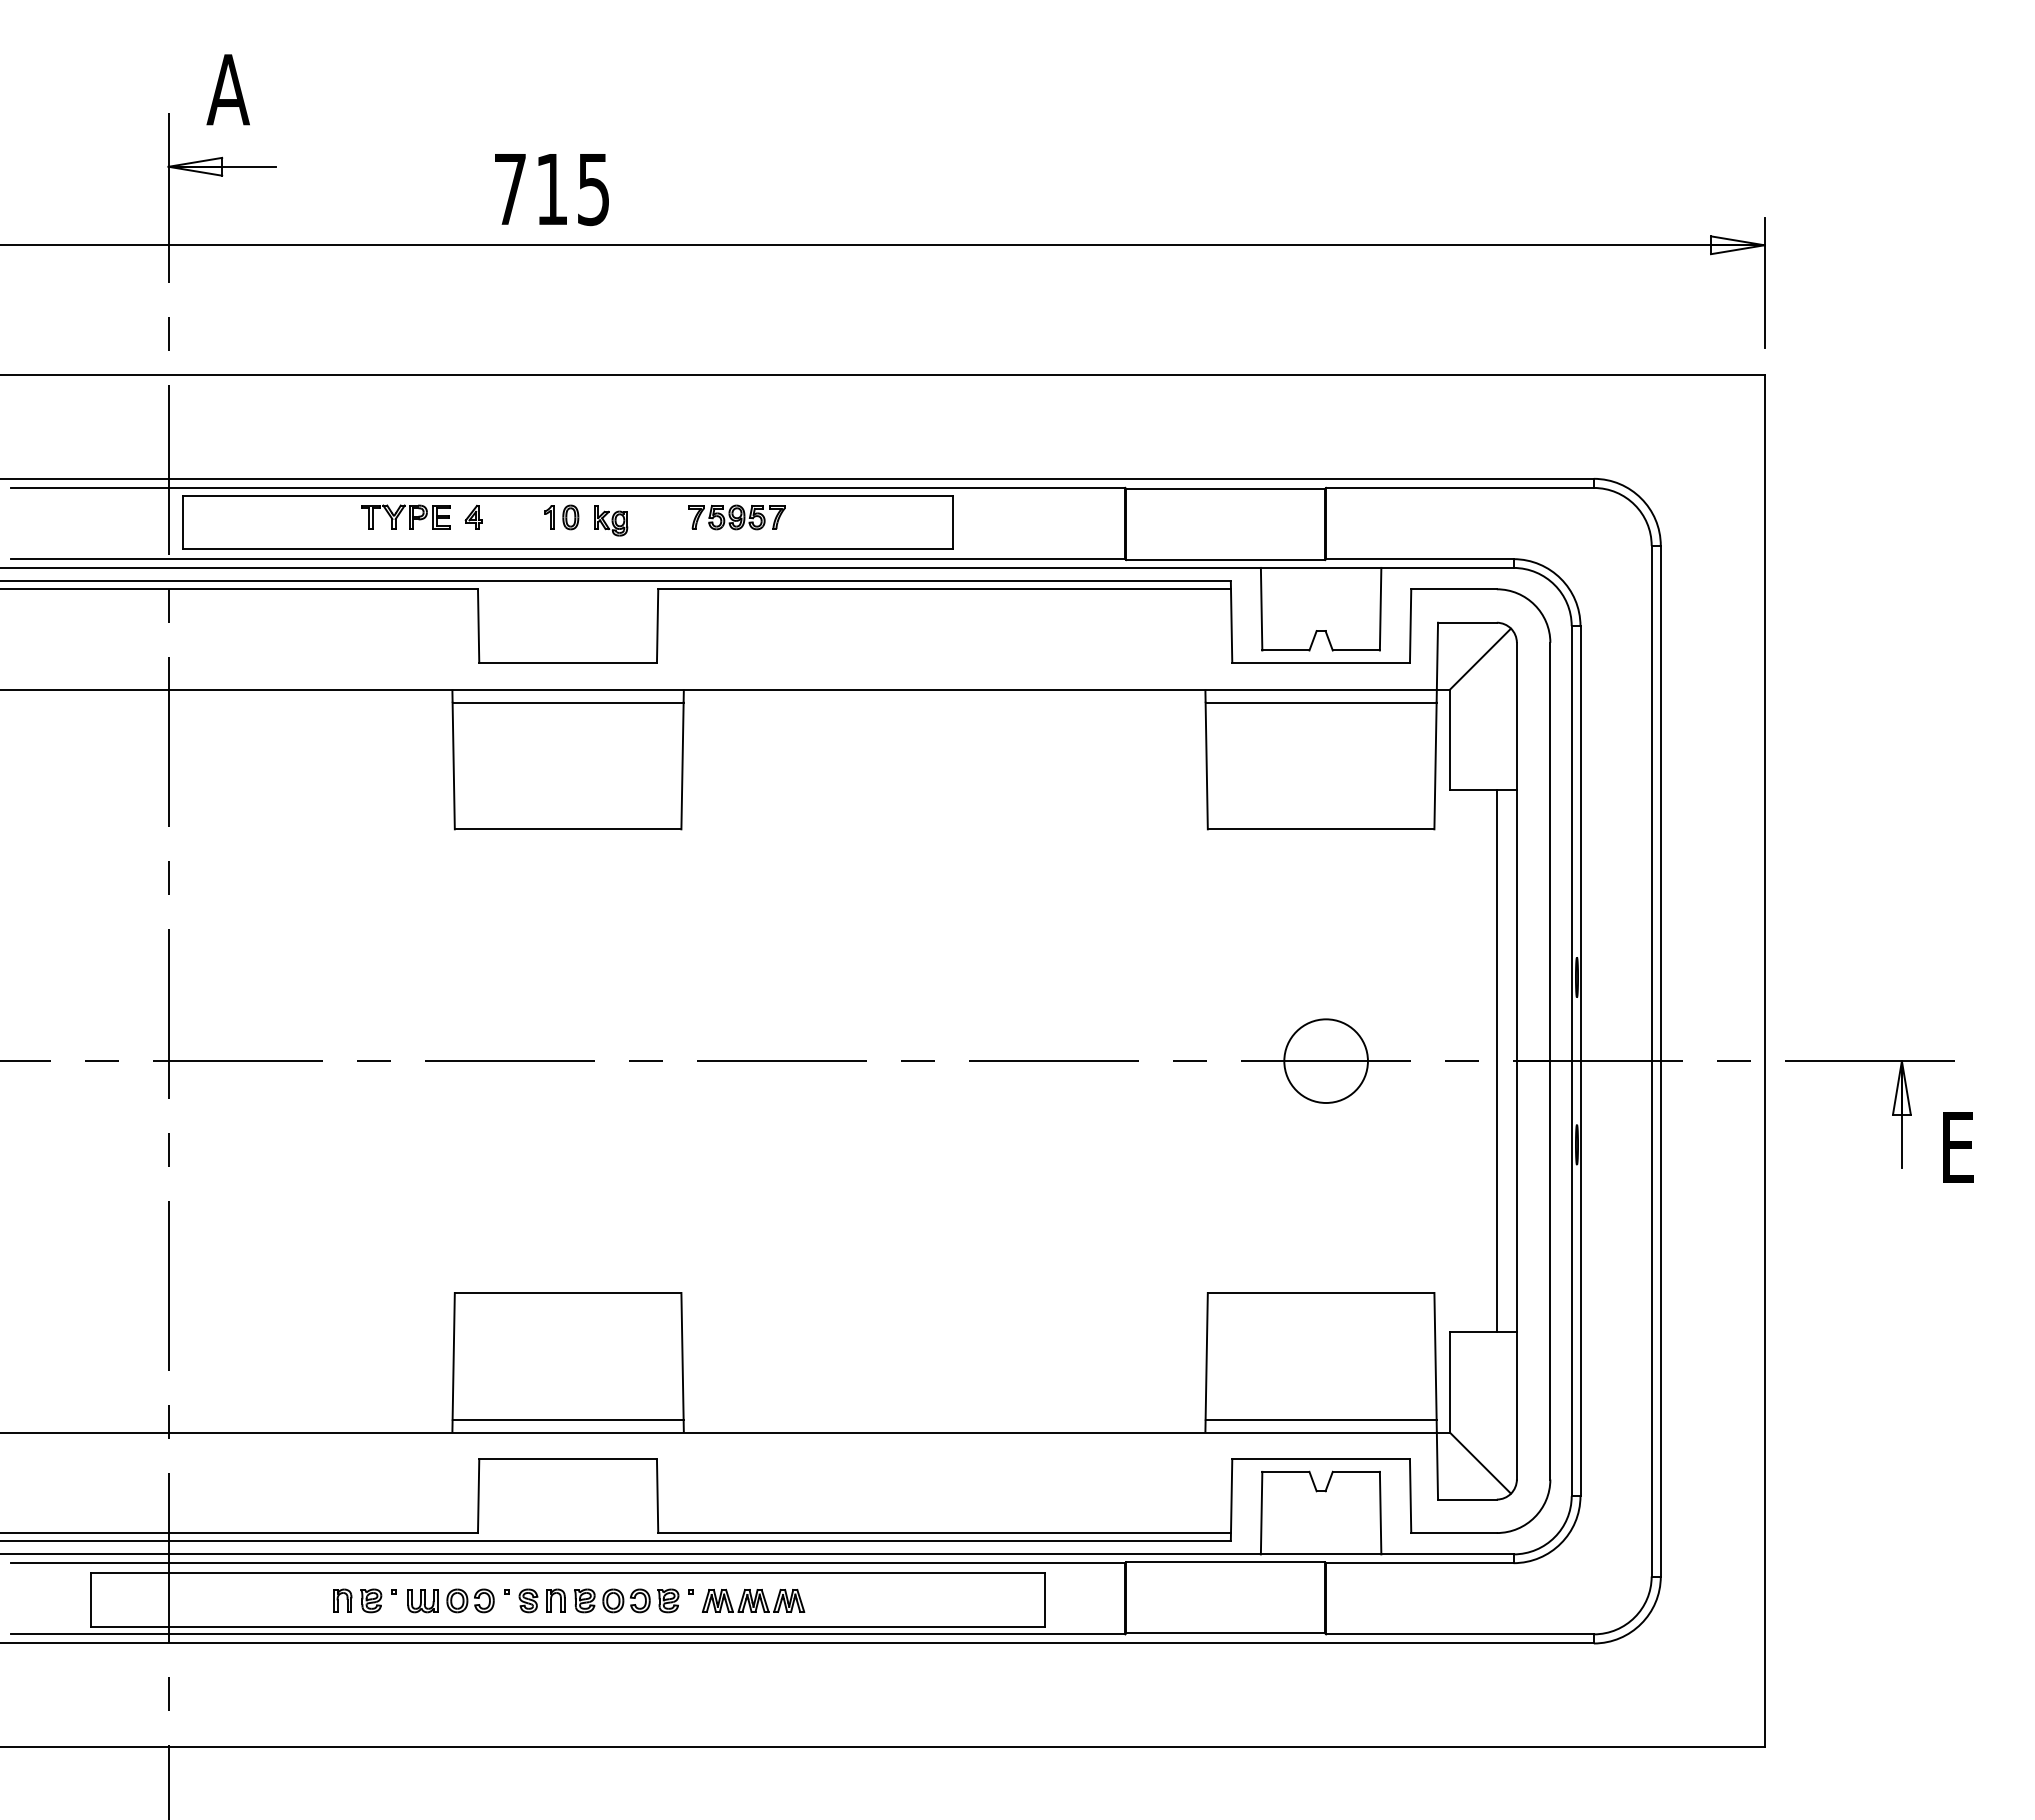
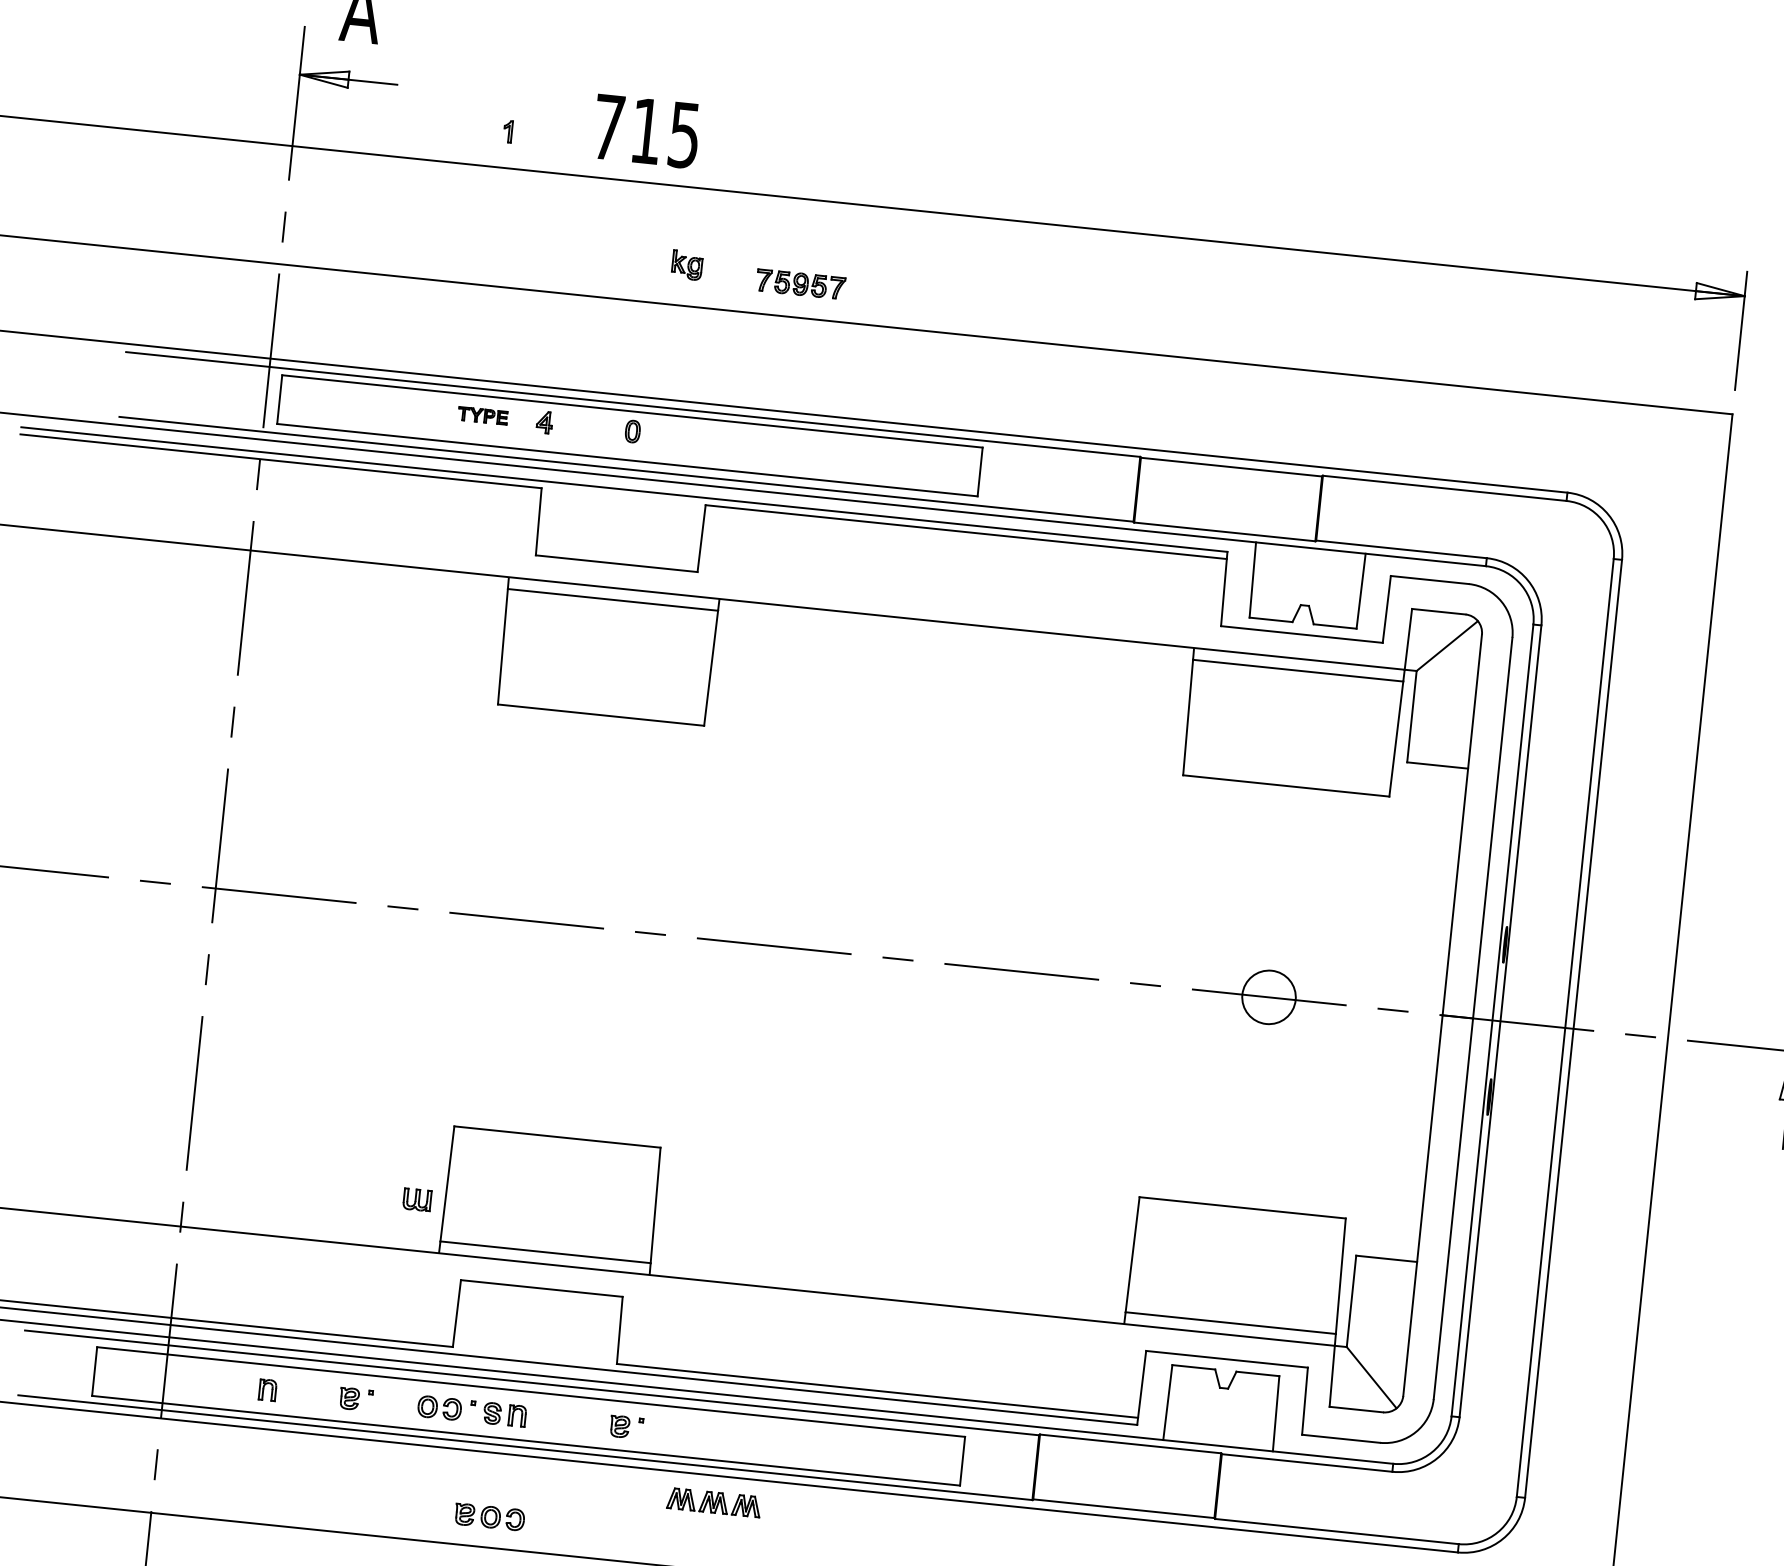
part: (405, 516) -> (482, 415), size x0.6
part: (549, 517) -> (508, 131), moved
part: (736, 517) -> (800, 284), moved
part: (611, 520) -> (687, 265), moved
circle: (1325, 1060) -> (1268, 996), size x0.7
line: (1496, 1061) -> (1424, 1013), removed
part: (342, 1600) -> (267, 1389), moved
part: (612, 1600) -> (490, 1516), moved
part: (753, 1600) -> (714, 1502), moved
part: (422, 1601) -> (417, 1200), moved

